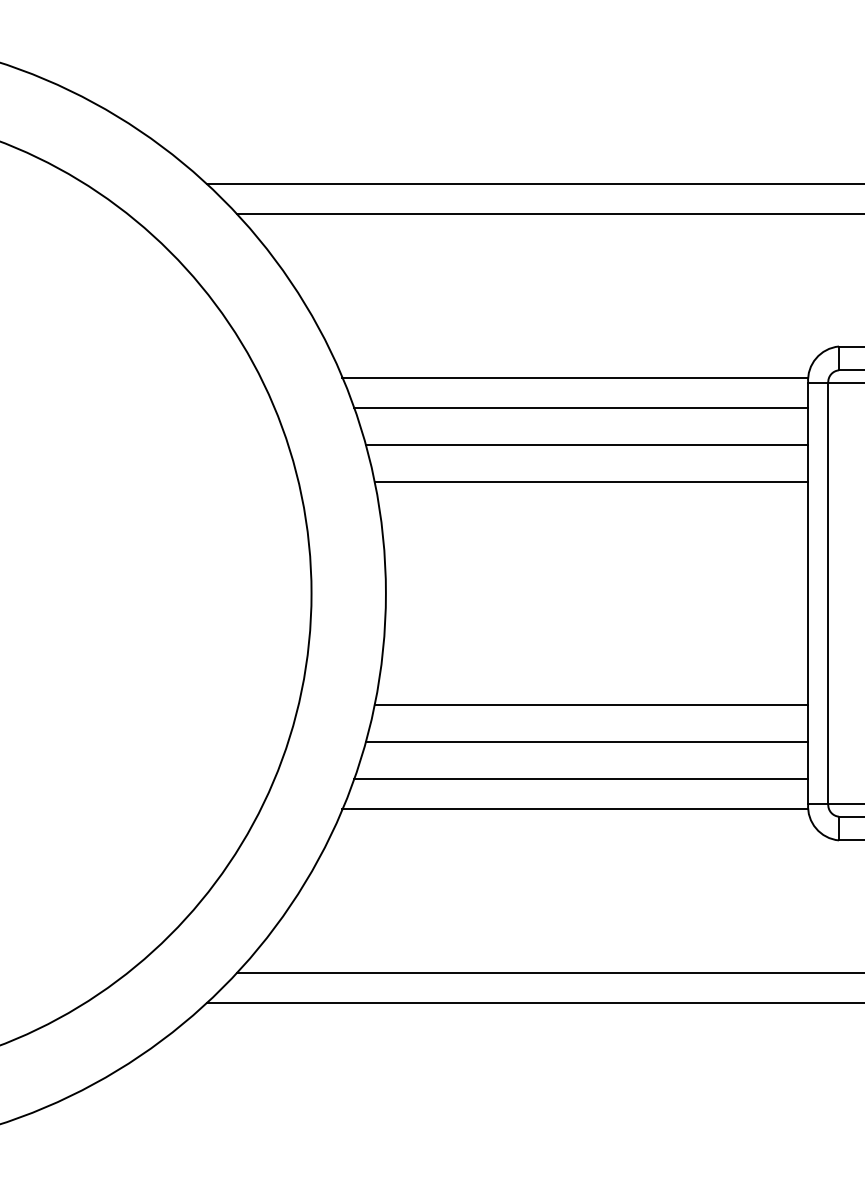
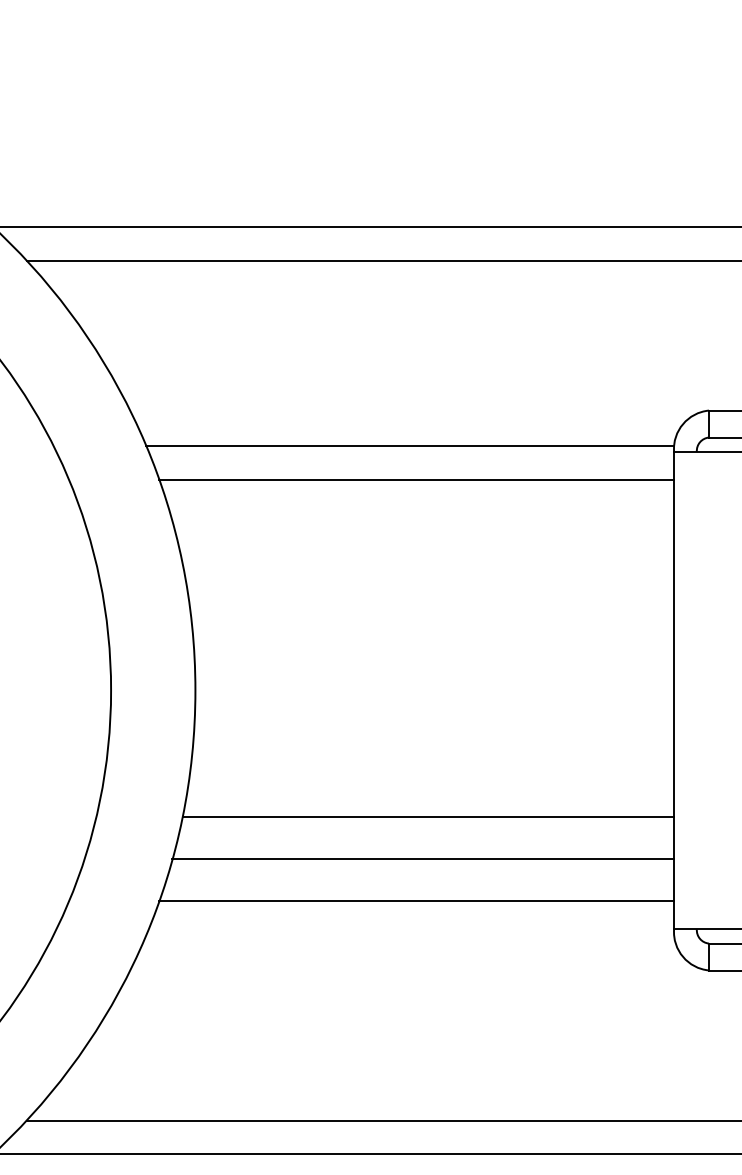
line: (586, 444) -> (422, 521), removed
line: (591, 481) -> (428, 563), removed
line: (828, 593) -> (697, 690), removed
line: (575, 809) -> (410, 935), removed

